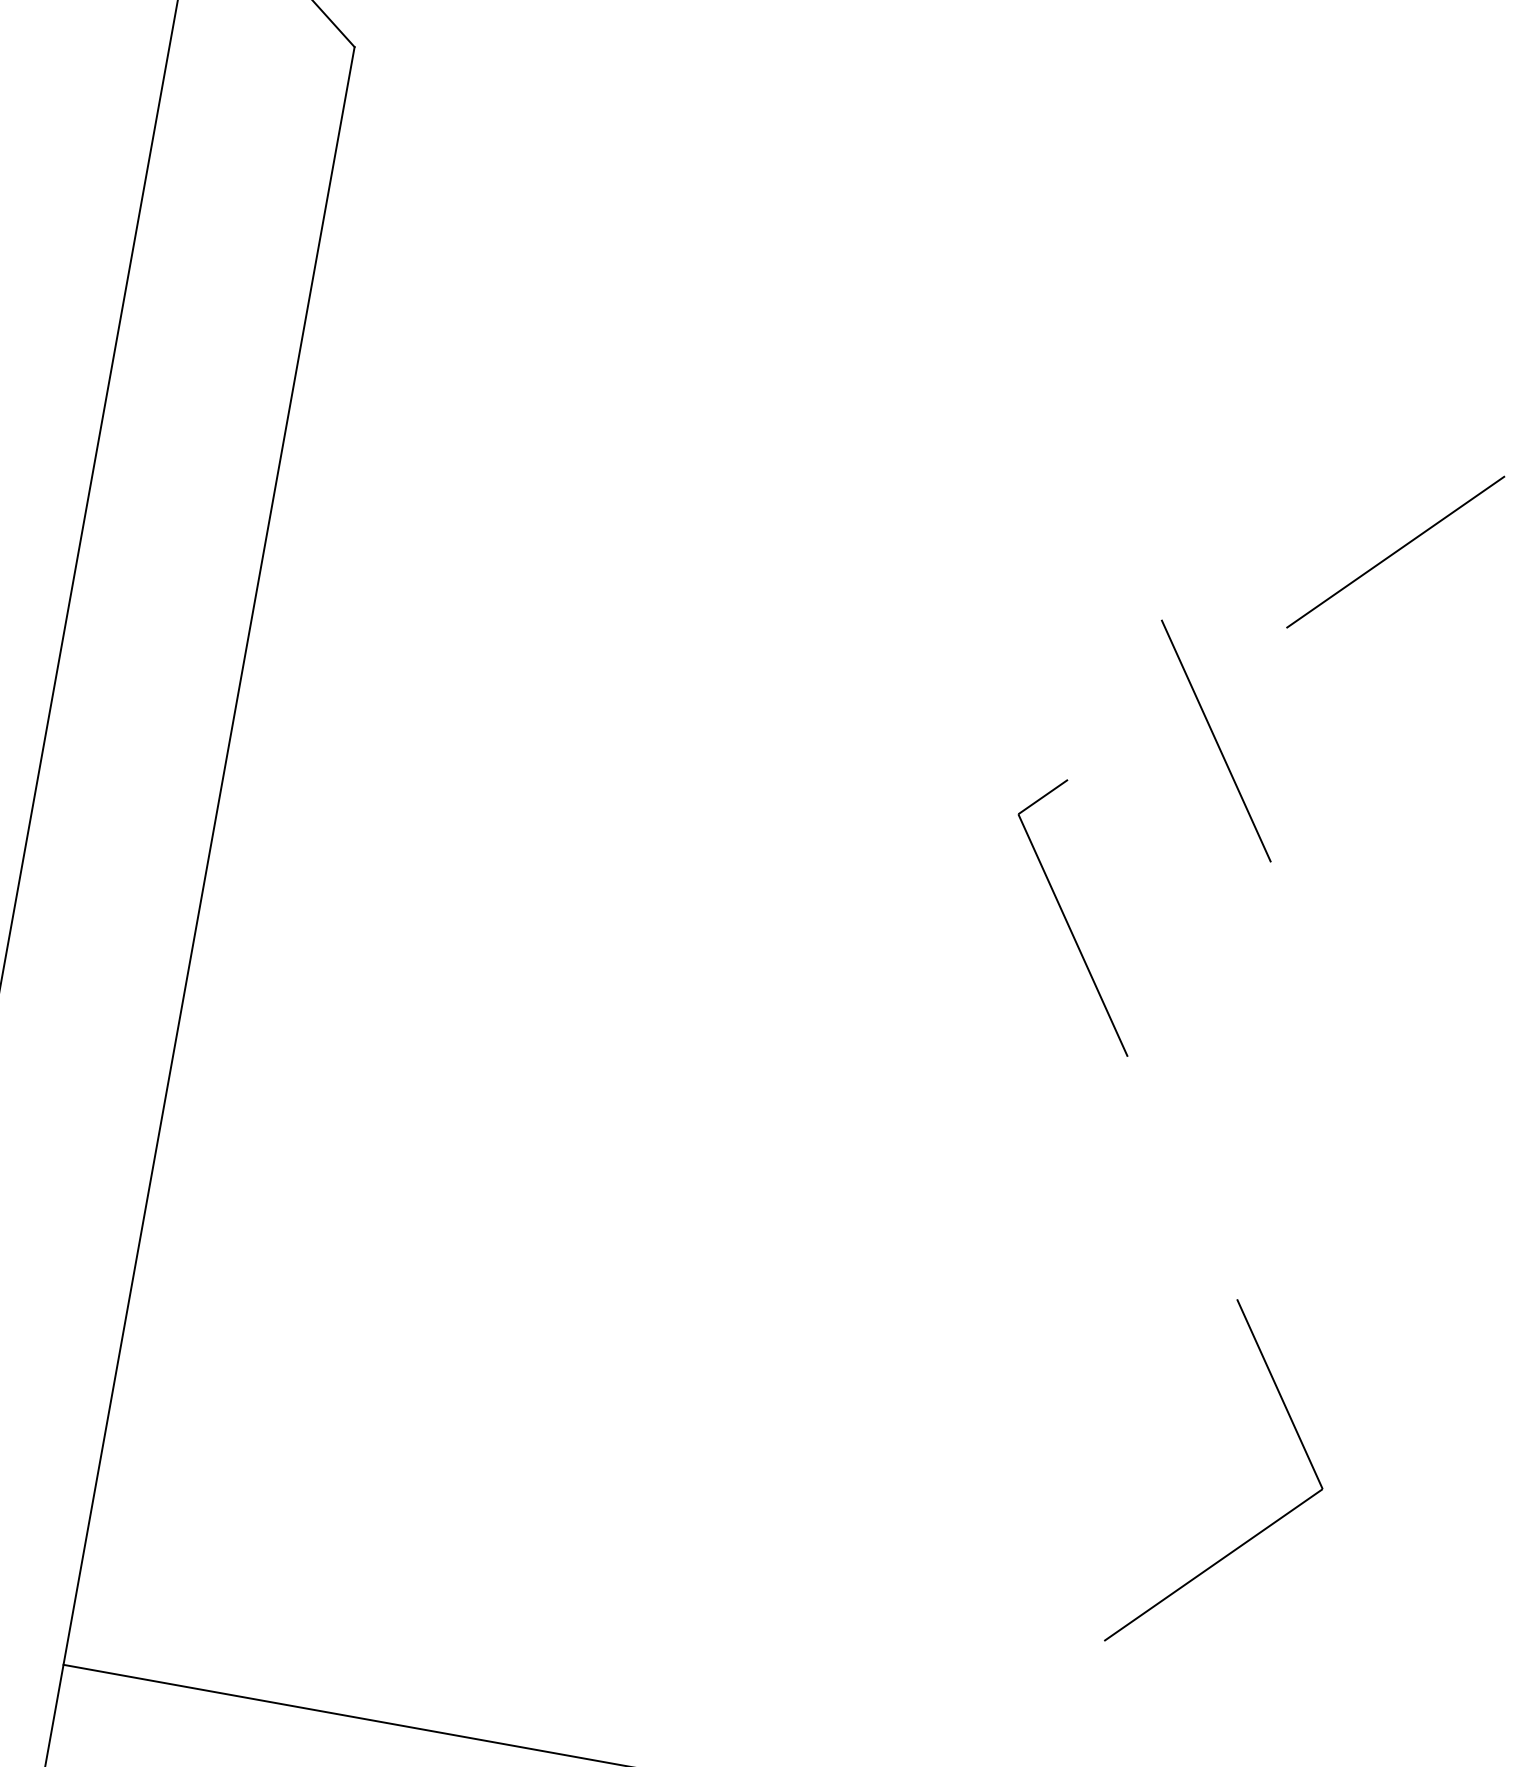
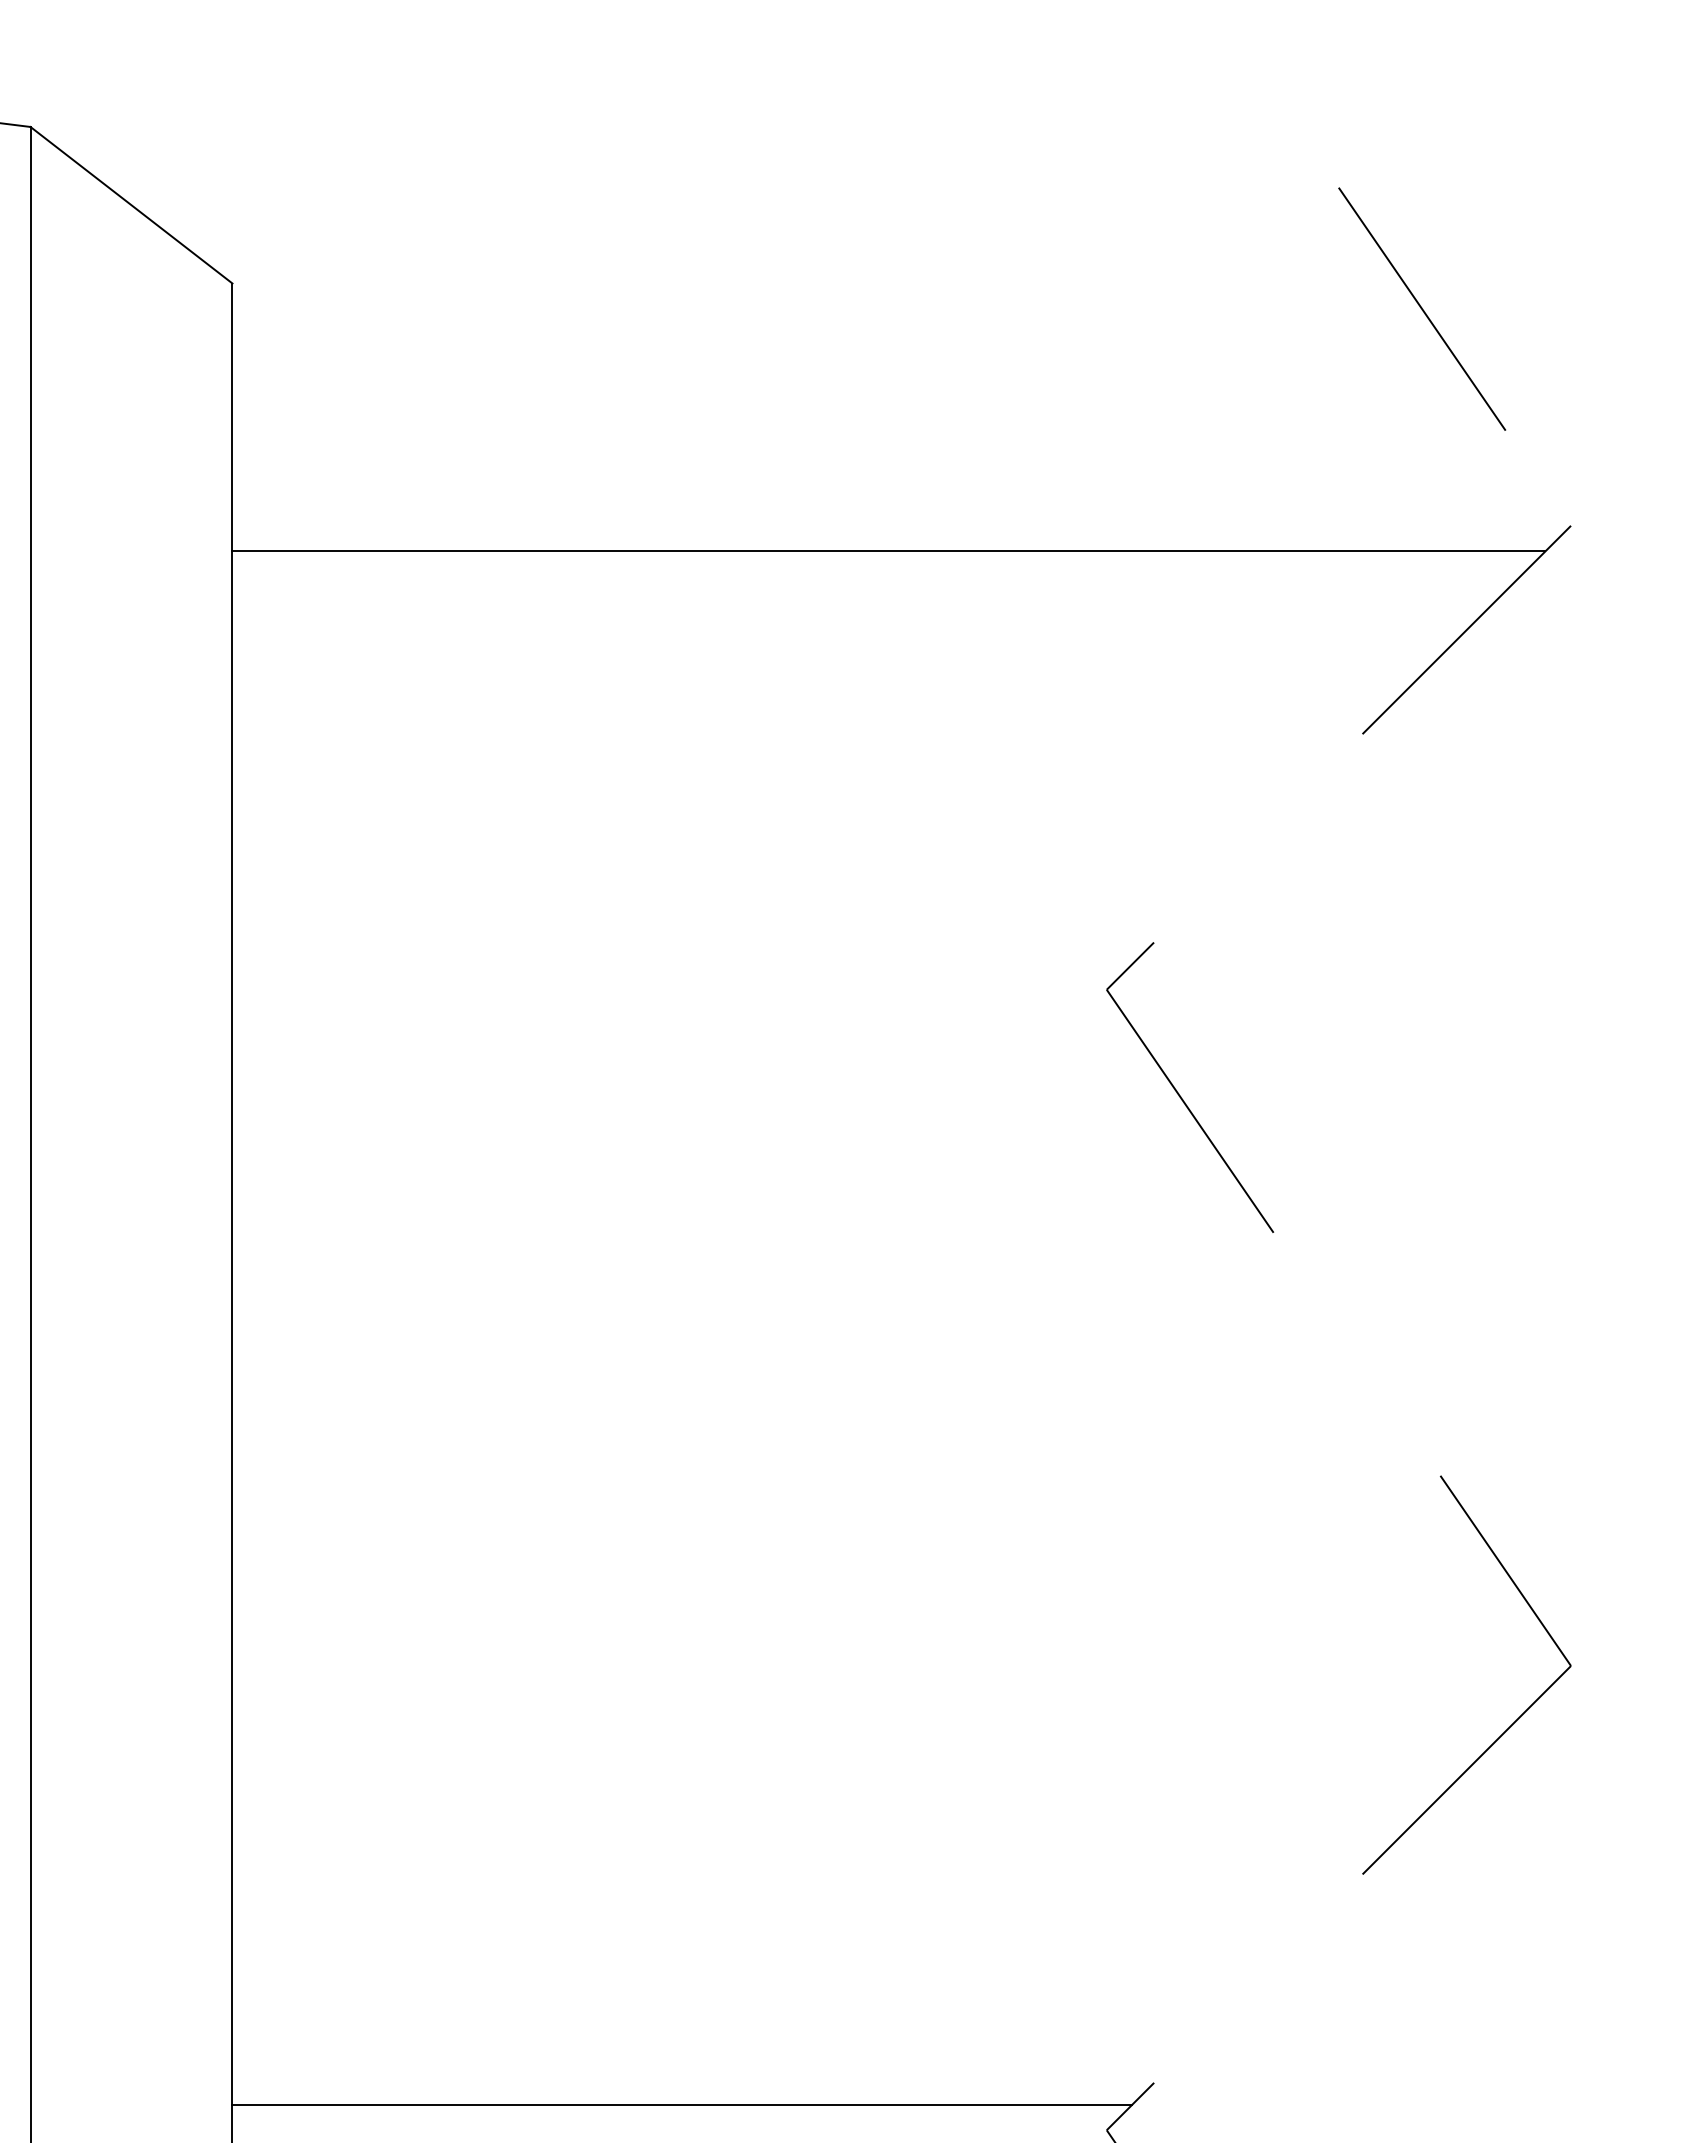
line: (894, 390) -> (888, 551), added
line: (1216, 740) -> (1422, 308), moved

